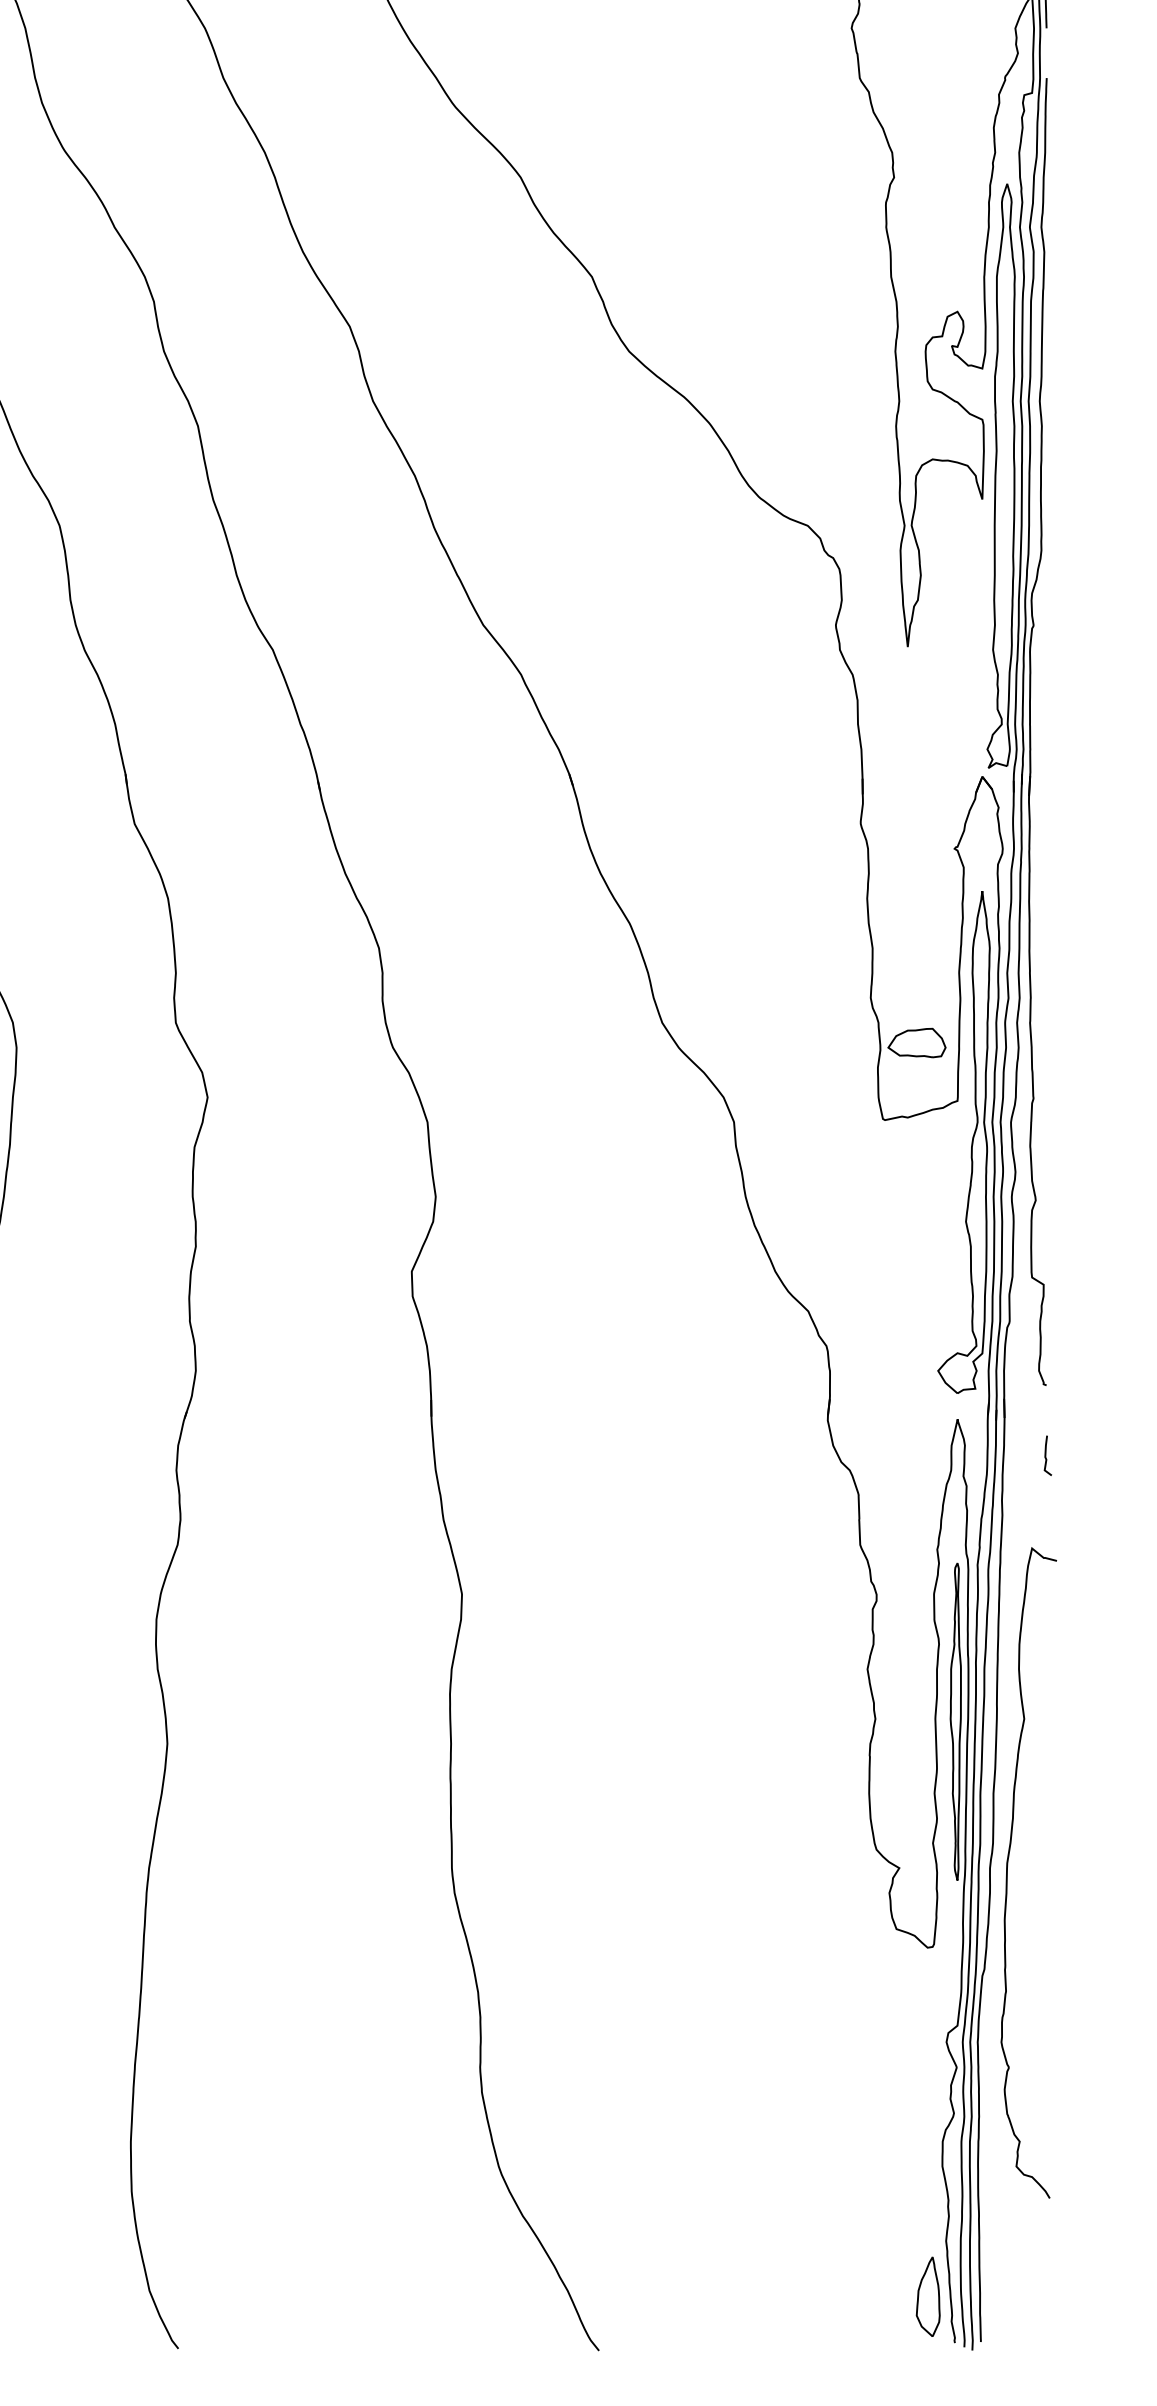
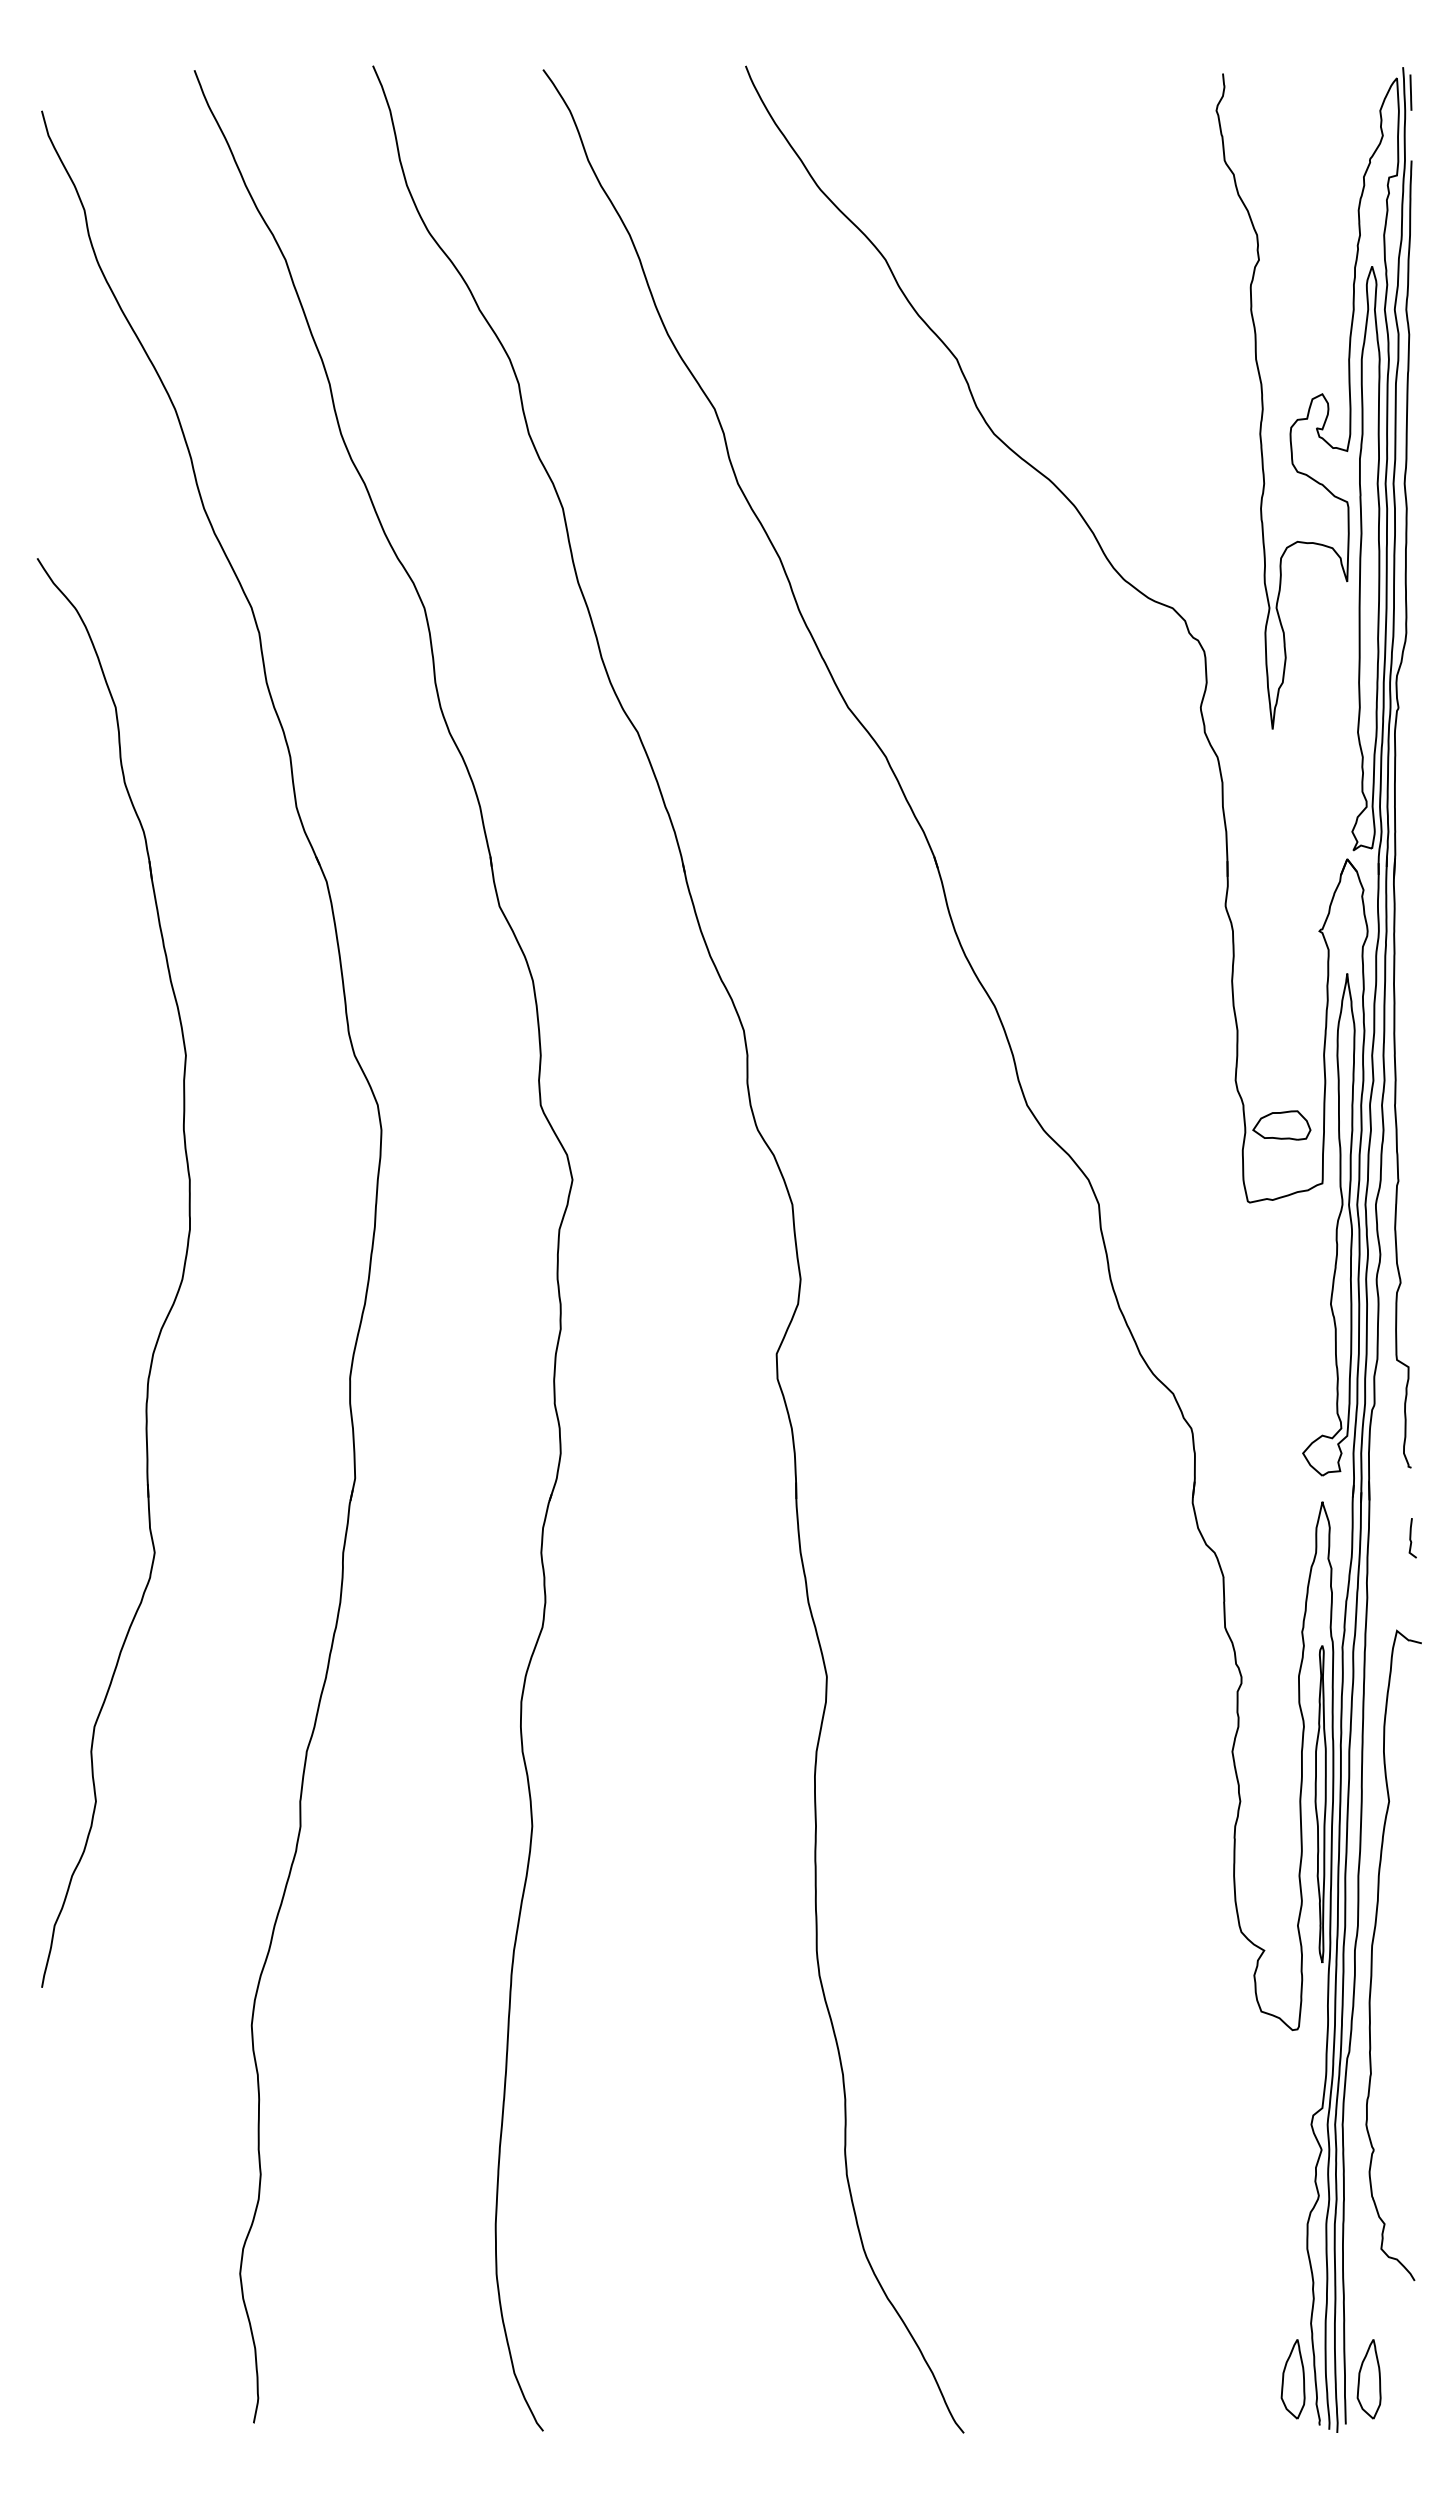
part: (1003, 2297) -> (1368, 2379), added

